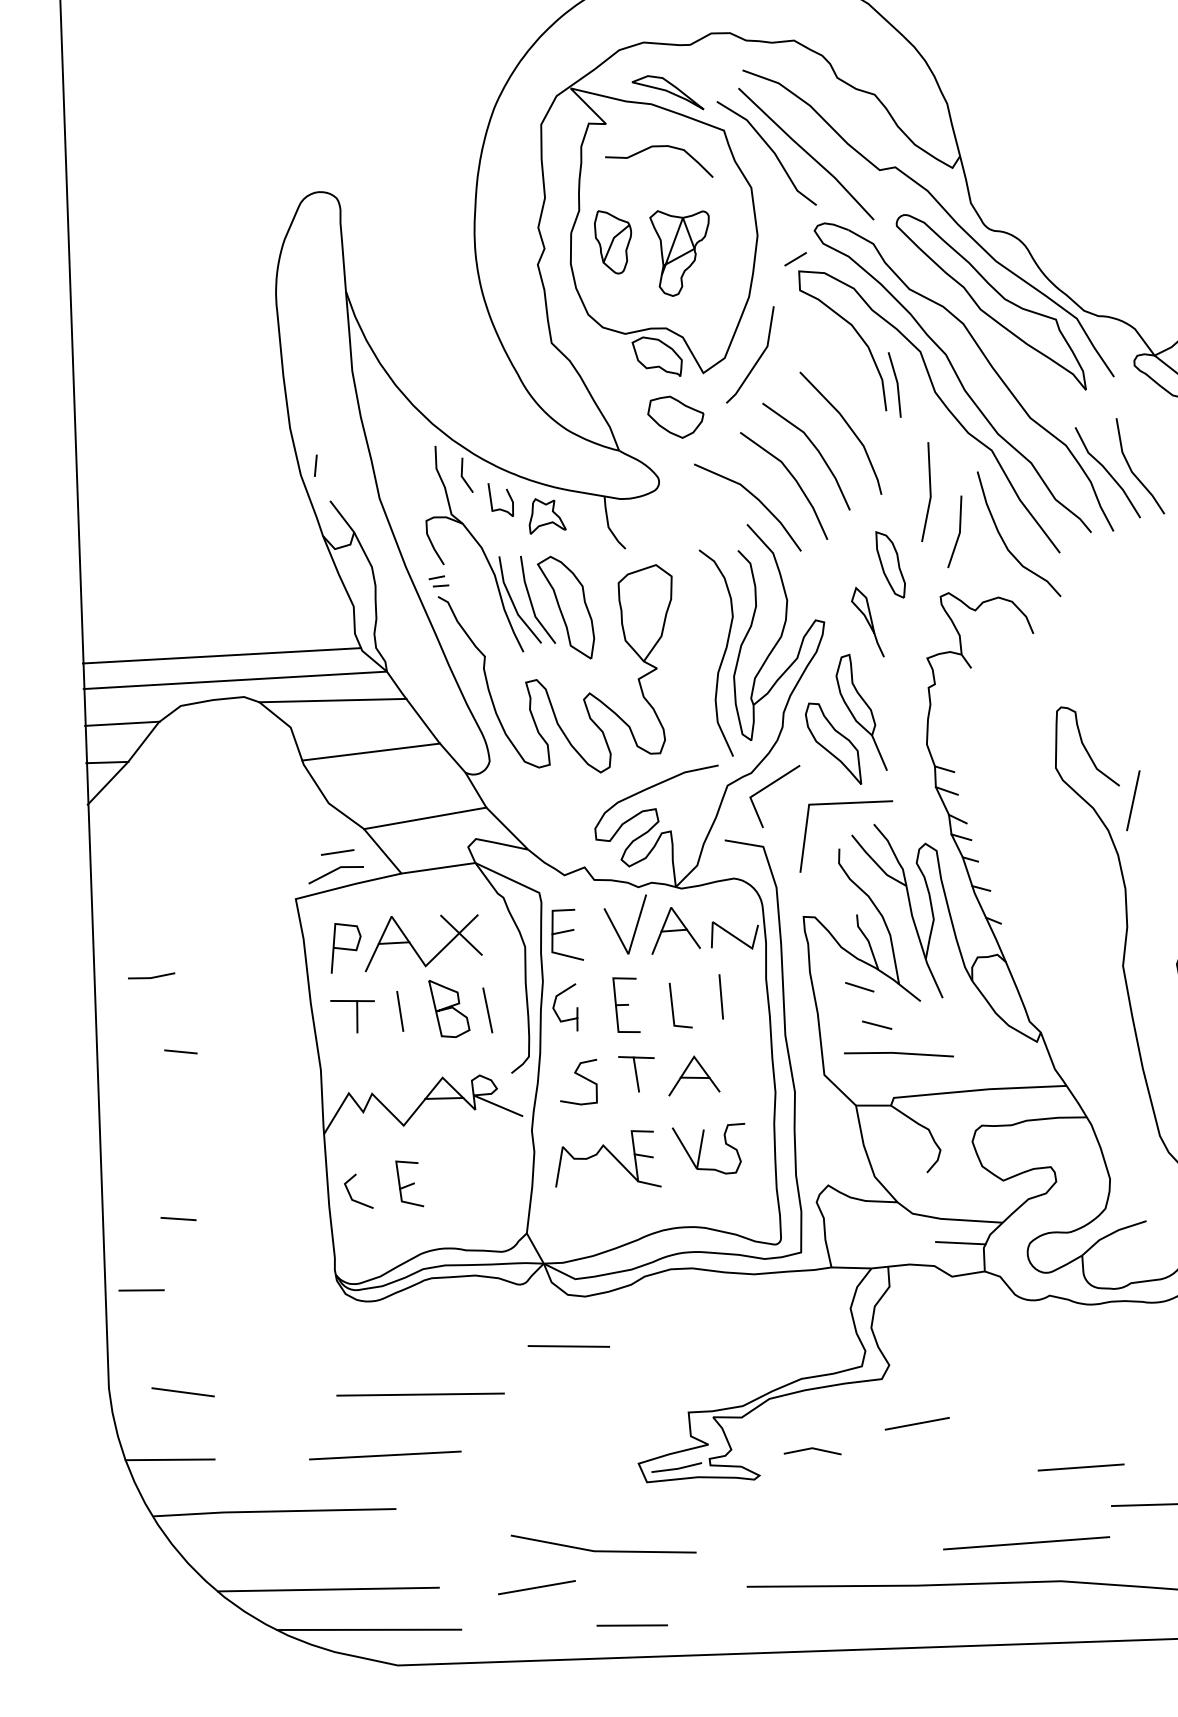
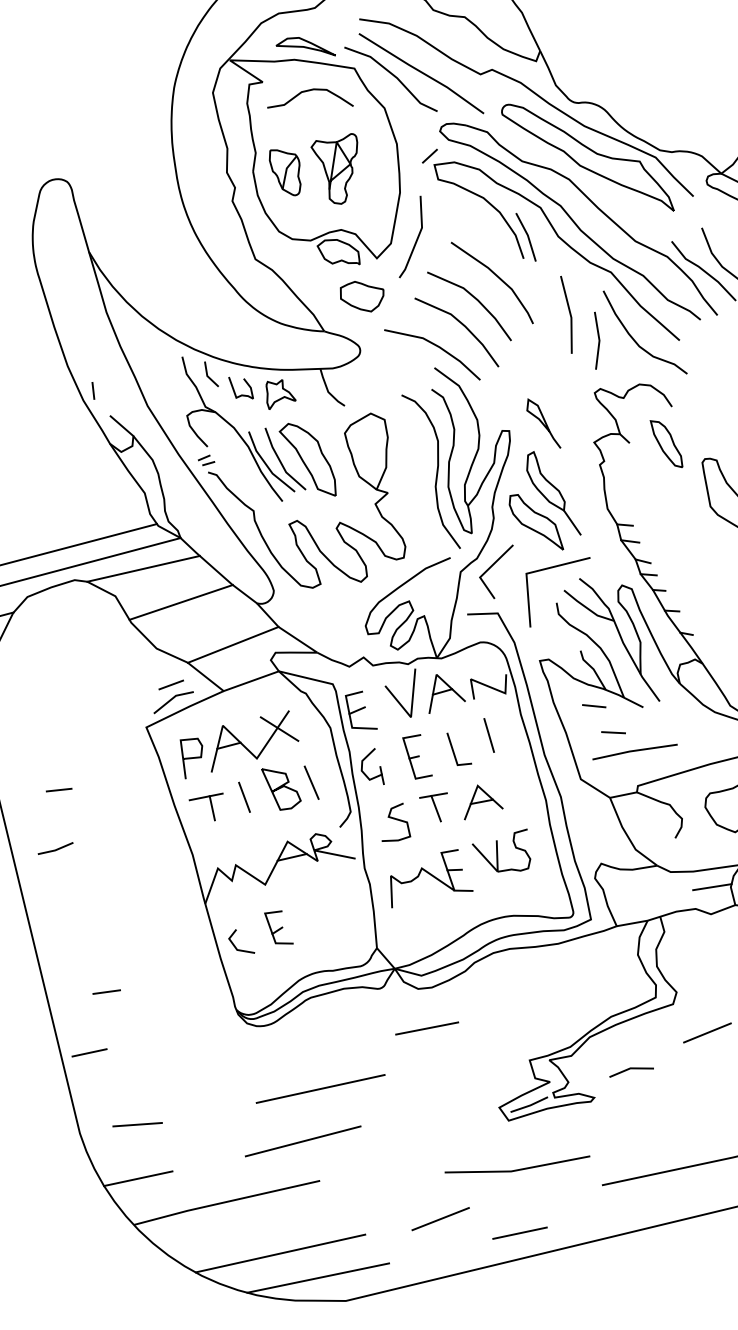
part: (890, 564) -> (666, 443), moved
line: (152, 976) -> (56, 848), moved
line: (180, 1051) -> (58, 789), moved
line: (603, 1550) -> (518, 1169), moved

